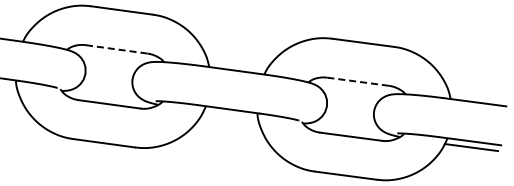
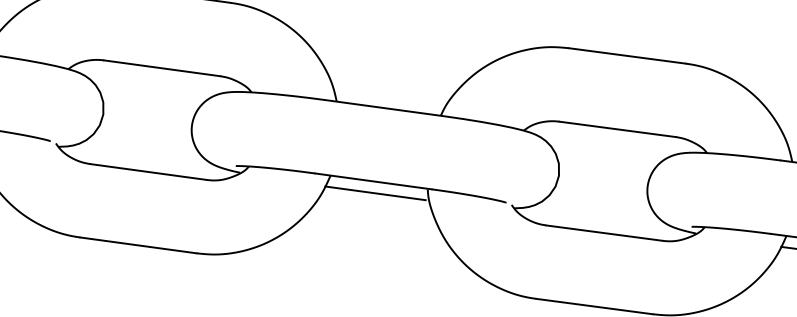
line: (117, 49) -> (163, 68), dashed -> solid
line: (358, 81) -> (618, 128), dashed -> solid
line: (229, 115) -> (374, 193), added

